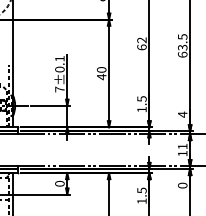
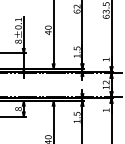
text: (59, 89) -> (18, 41), 7±0.1 -> 8±0.1
text: (182, 114) -> (106, 59), 4 -> 1
text: (182, 146) -> (106, 82), 11 -> 12
text: (60, 183) -> (18, 108), 0 -> 8
text: (182, 185) -> (106, 110), 0 -> 1

